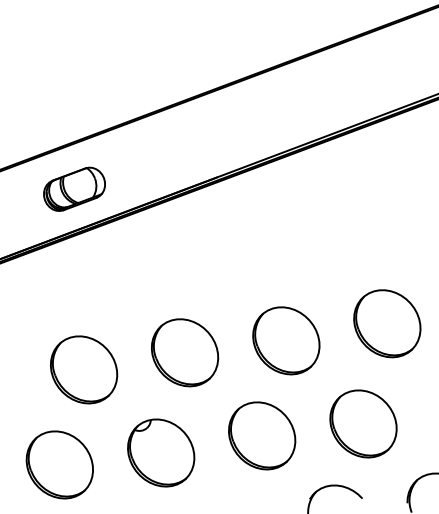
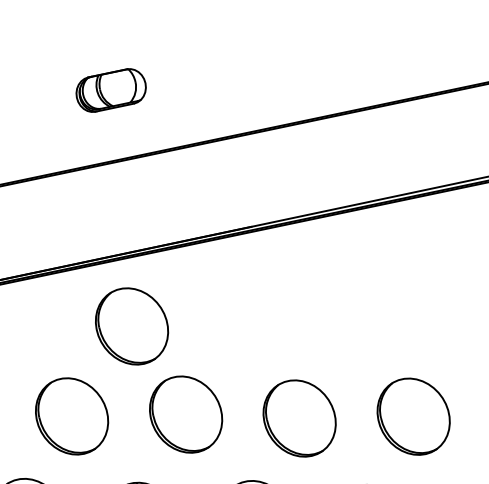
part: (74, 188) -> (111, 89), moved
part: (125, 281) -> (132, 326), added

